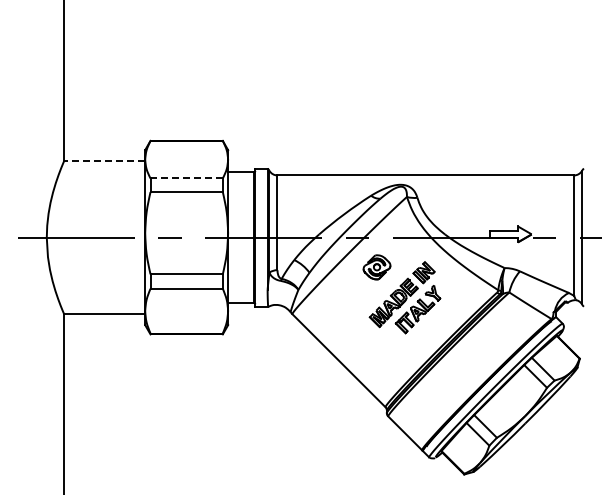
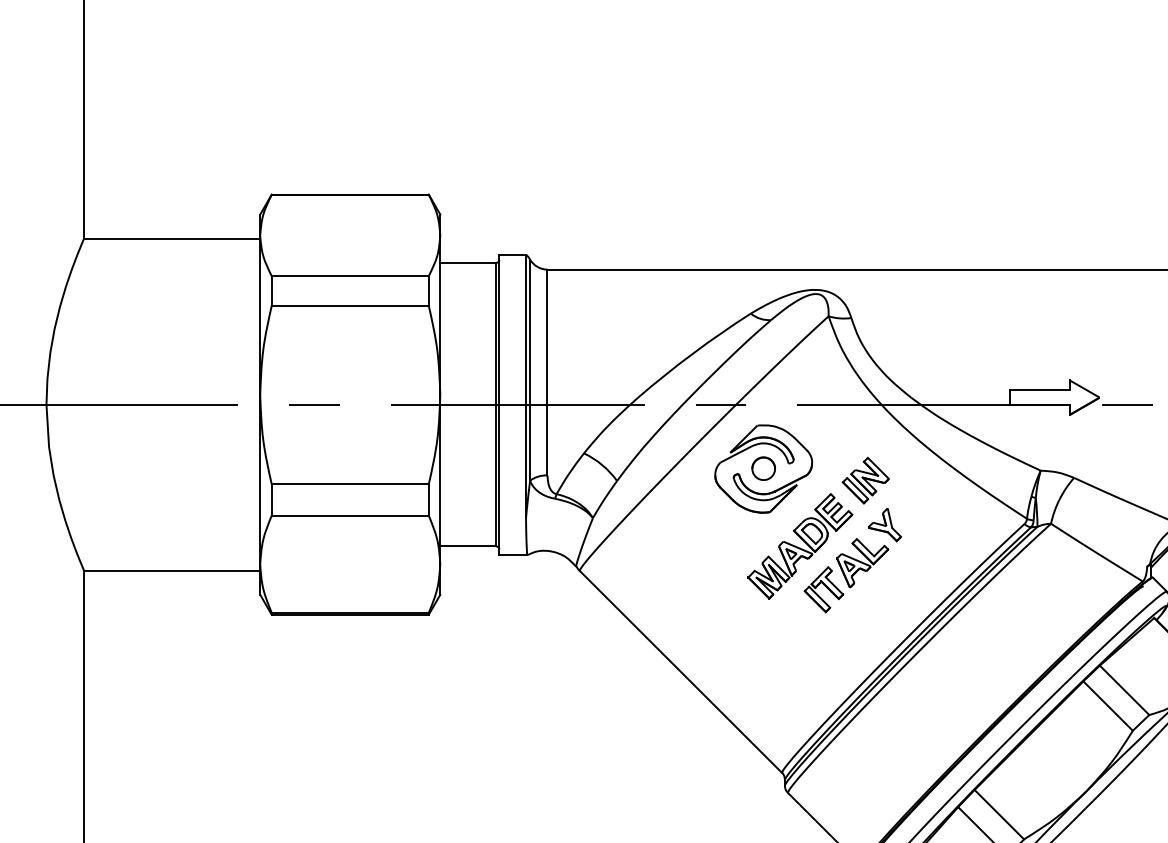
line: (104, 161) -> (171, 239), dashed -> solid
line: (186, 178) -> (349, 276), dashed -> solid
part: (376, 267) -> (762, 469), size x1.67

